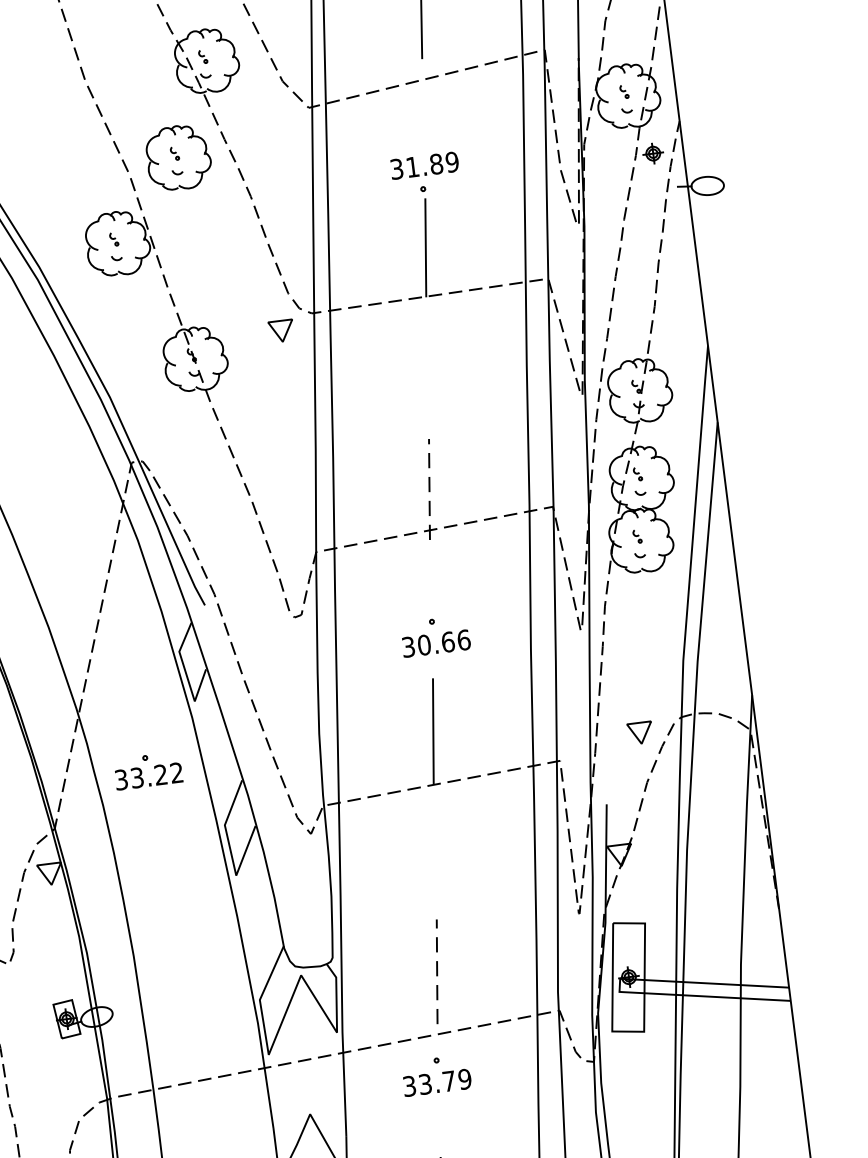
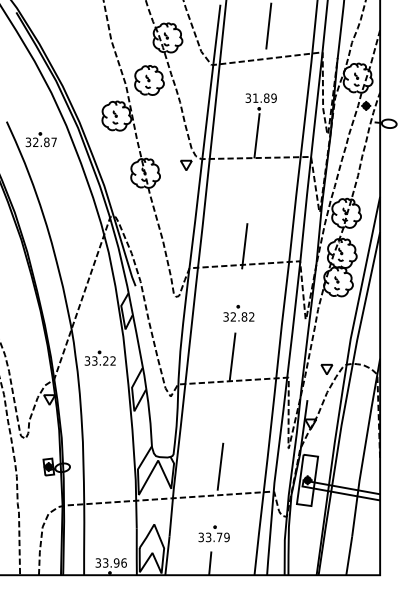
line: (428, 487) -> (244, 245), dashed -> solid
text: (443, 641) -> (242, 316), 30.66 -> 32.82
line: (437, 971) -> (220, 466), dashed -> solid
part: (434, 1074) -> (213, 533), moved

